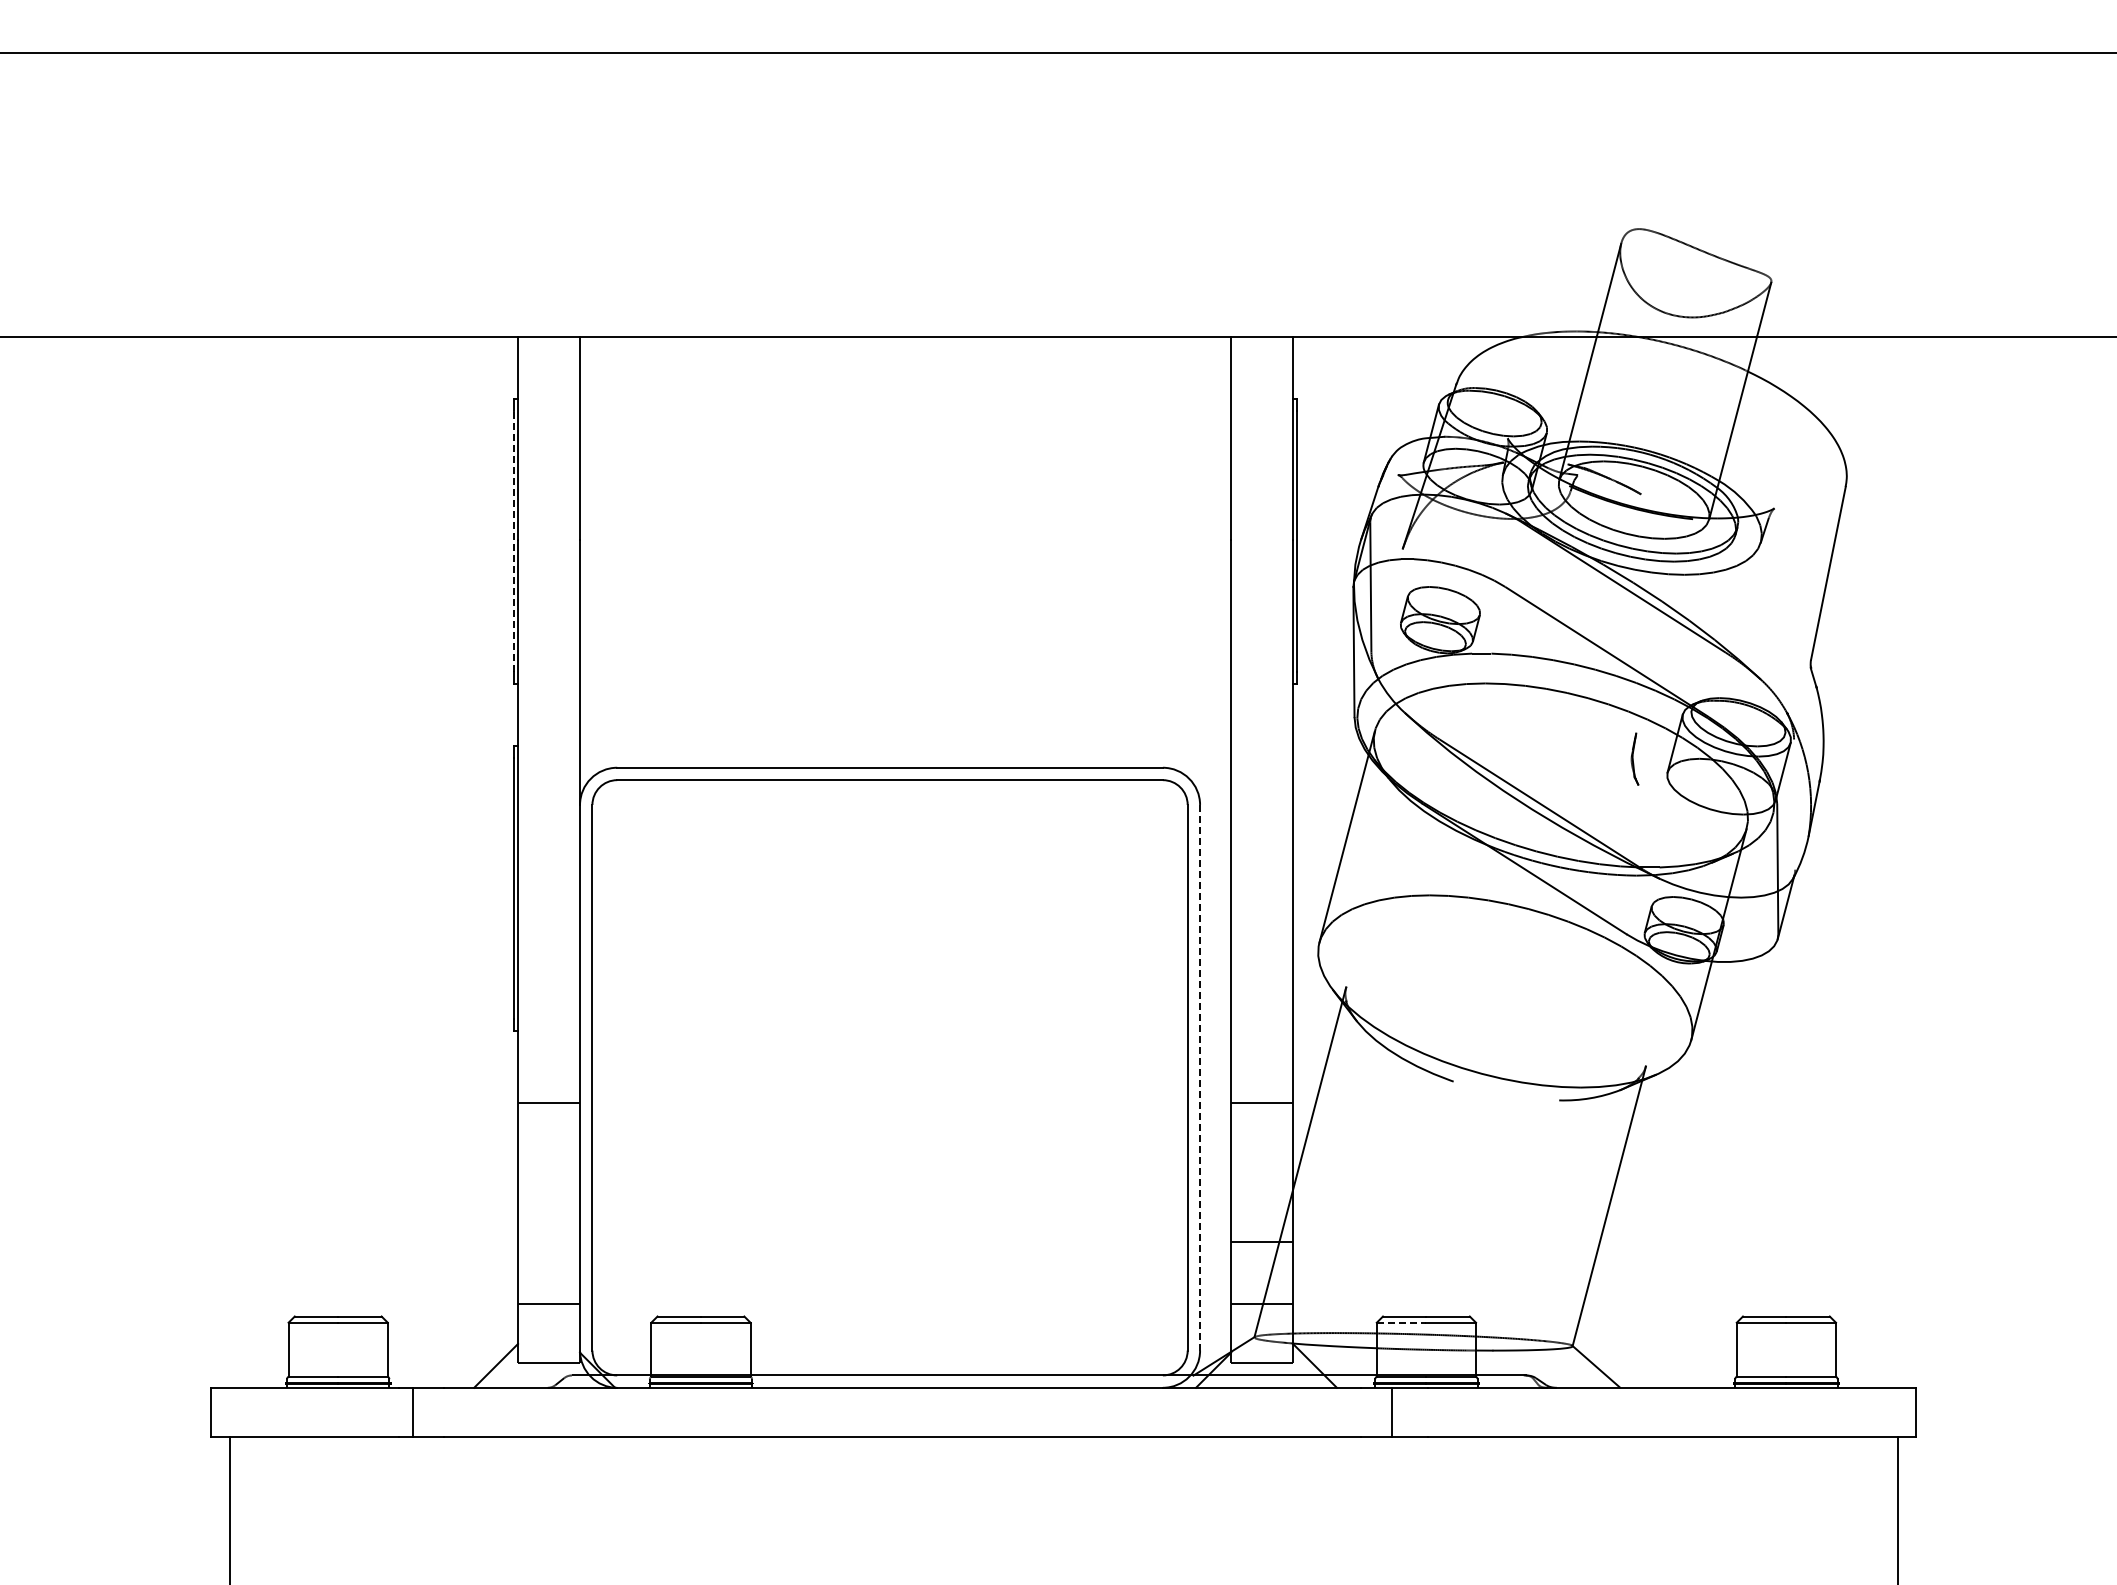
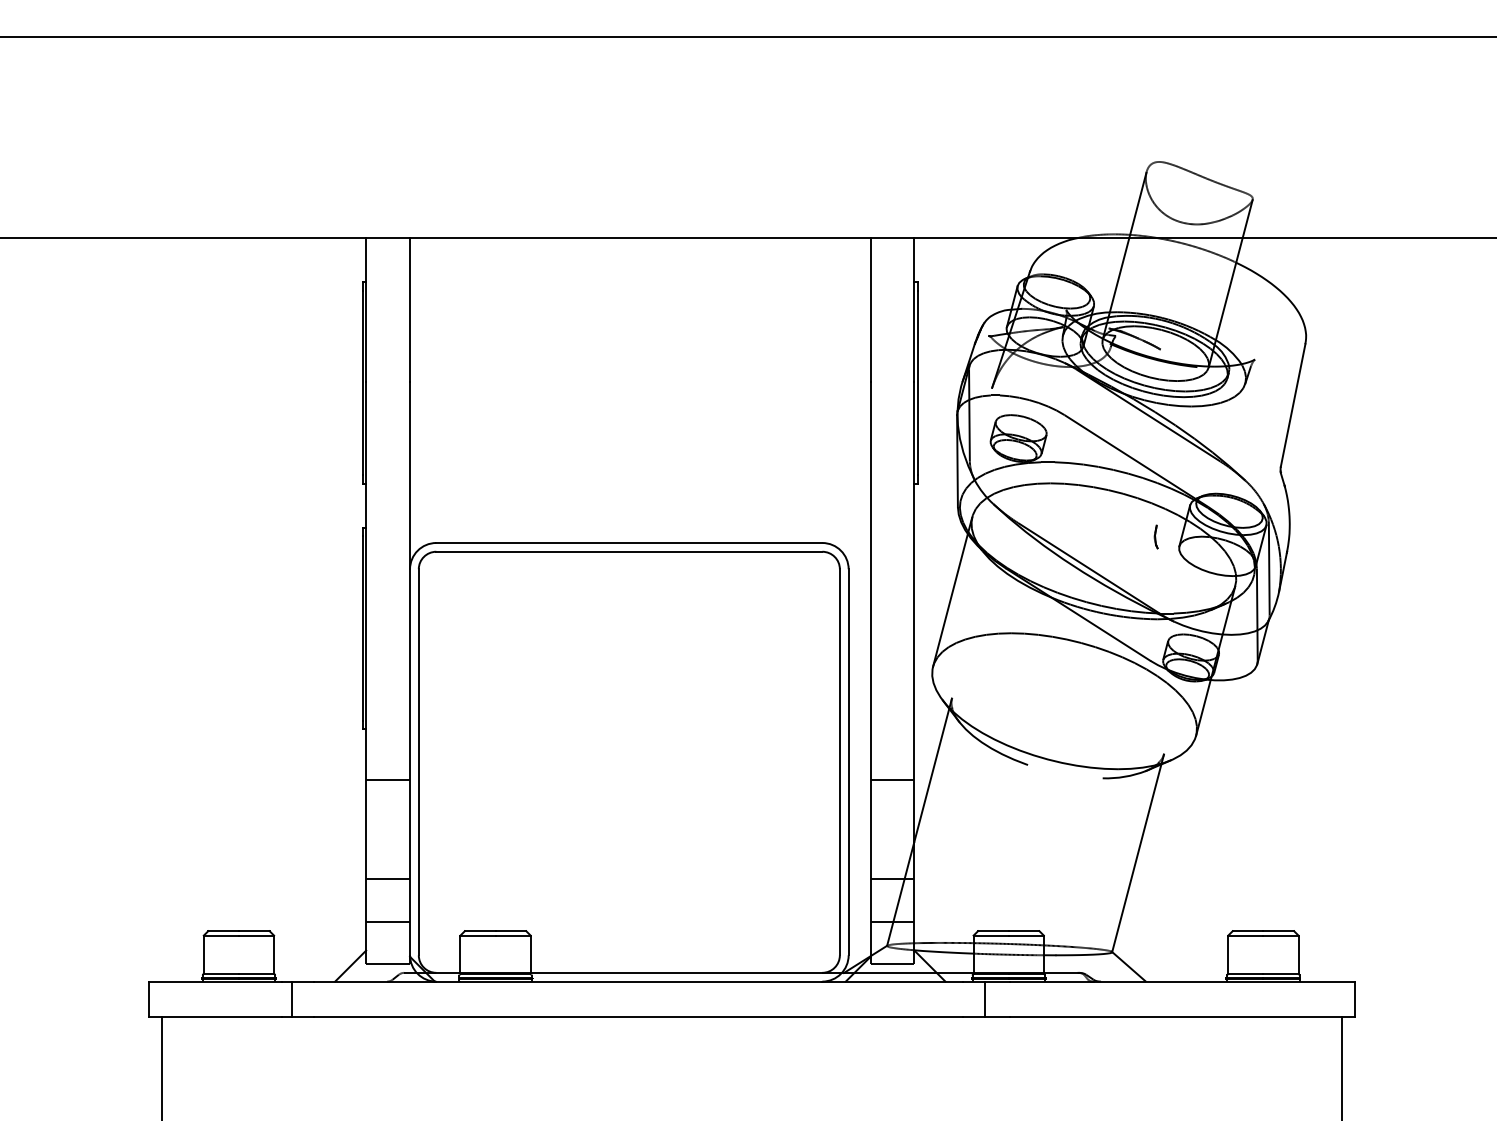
line: (513, 540) -> (362, 382), dashed -> solid
part: (1634, 759) -> (1155, 537), size x0.62
line: (1794, 804) -> (1269, 568), added
line: (1200, 1077) -> (848, 762), dashed -> solid
line: (549, 1242) -> (388, 878), added
line: (1401, 1322) -> (991, 935), dashed -> solid

